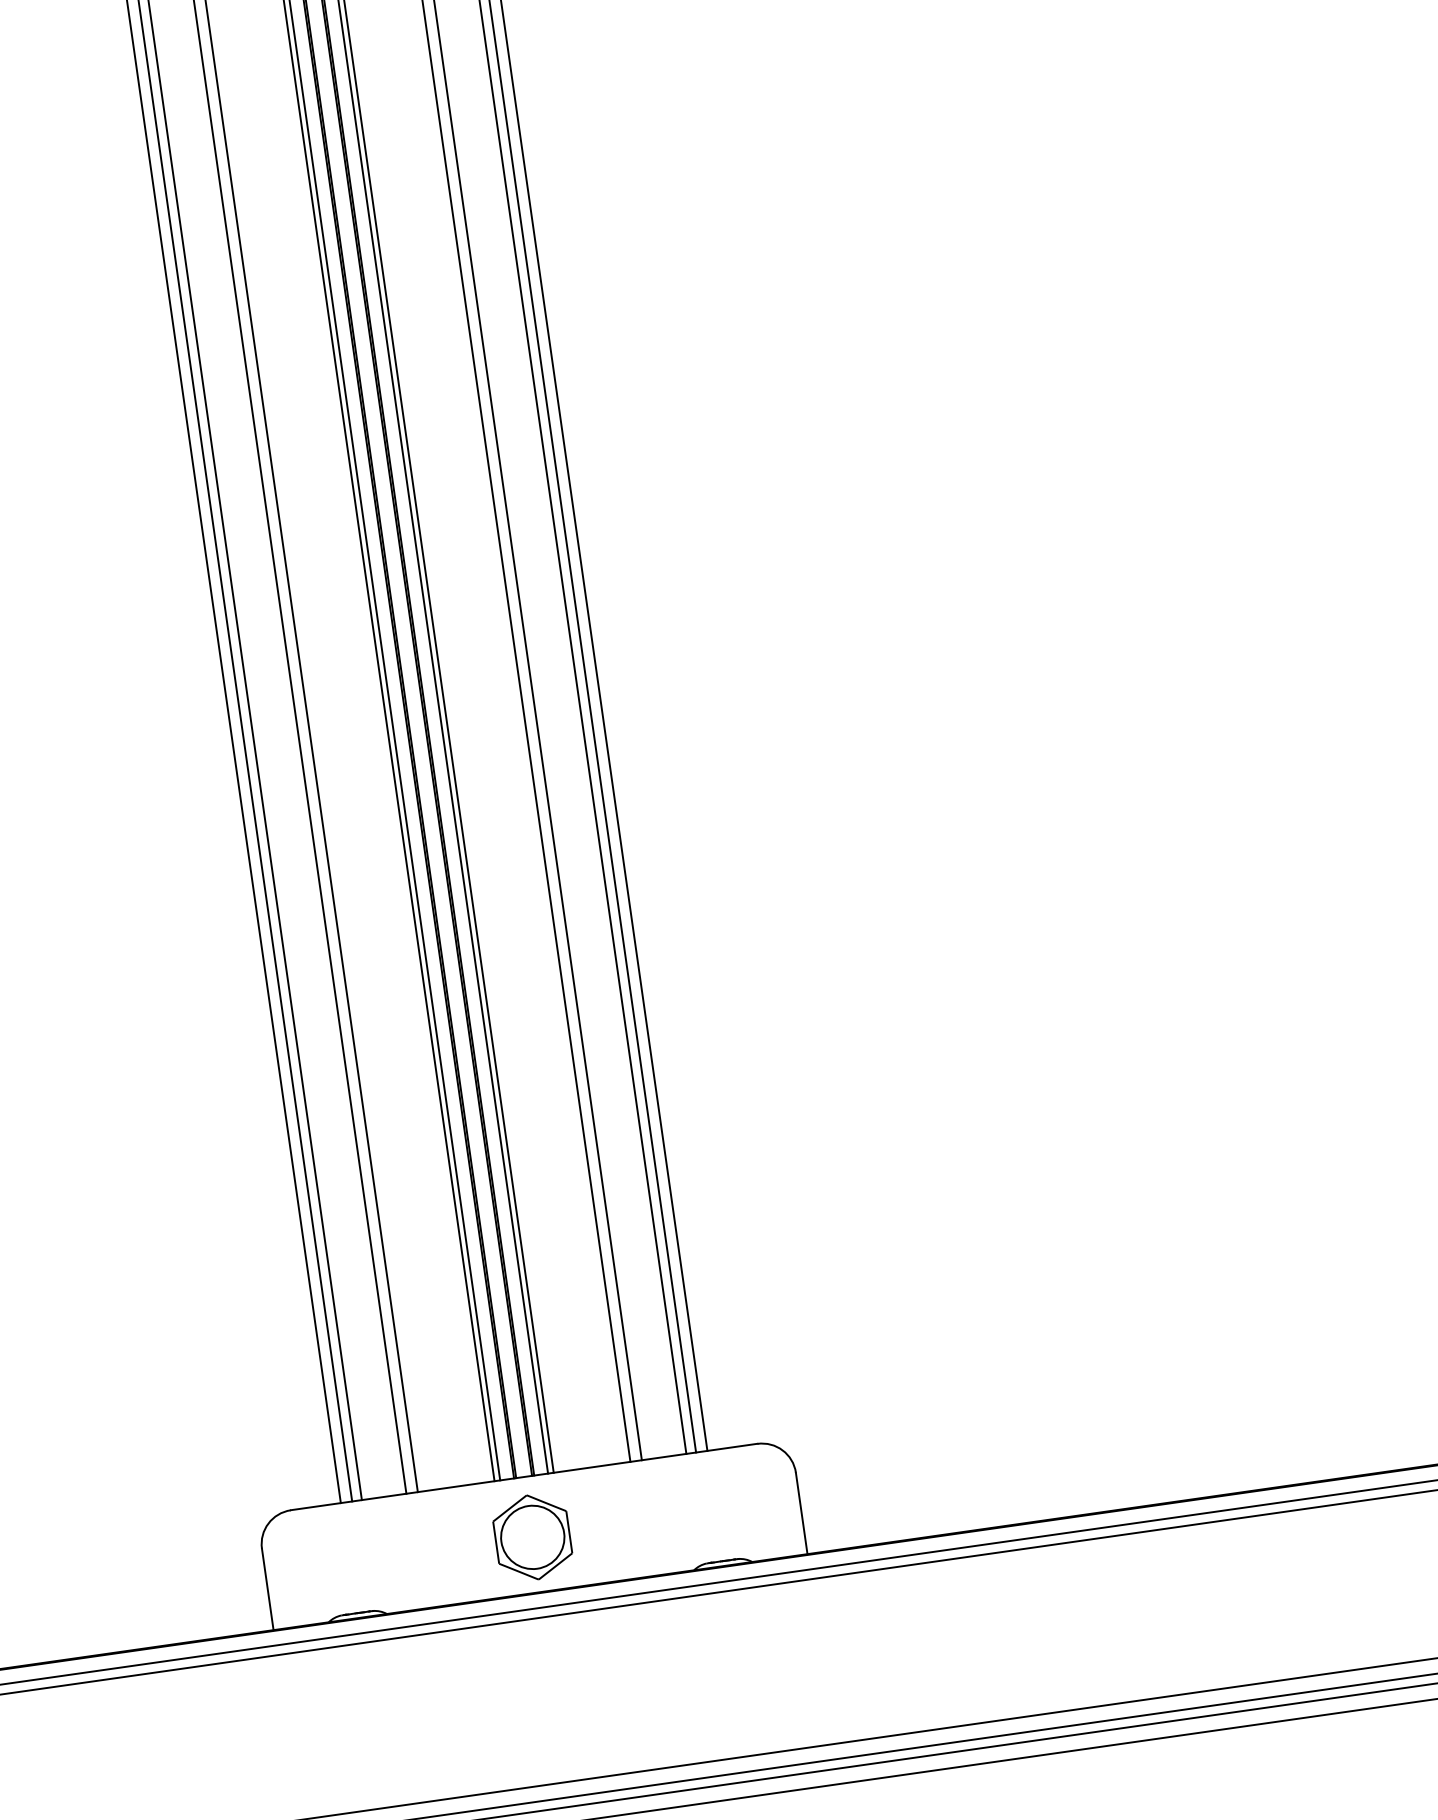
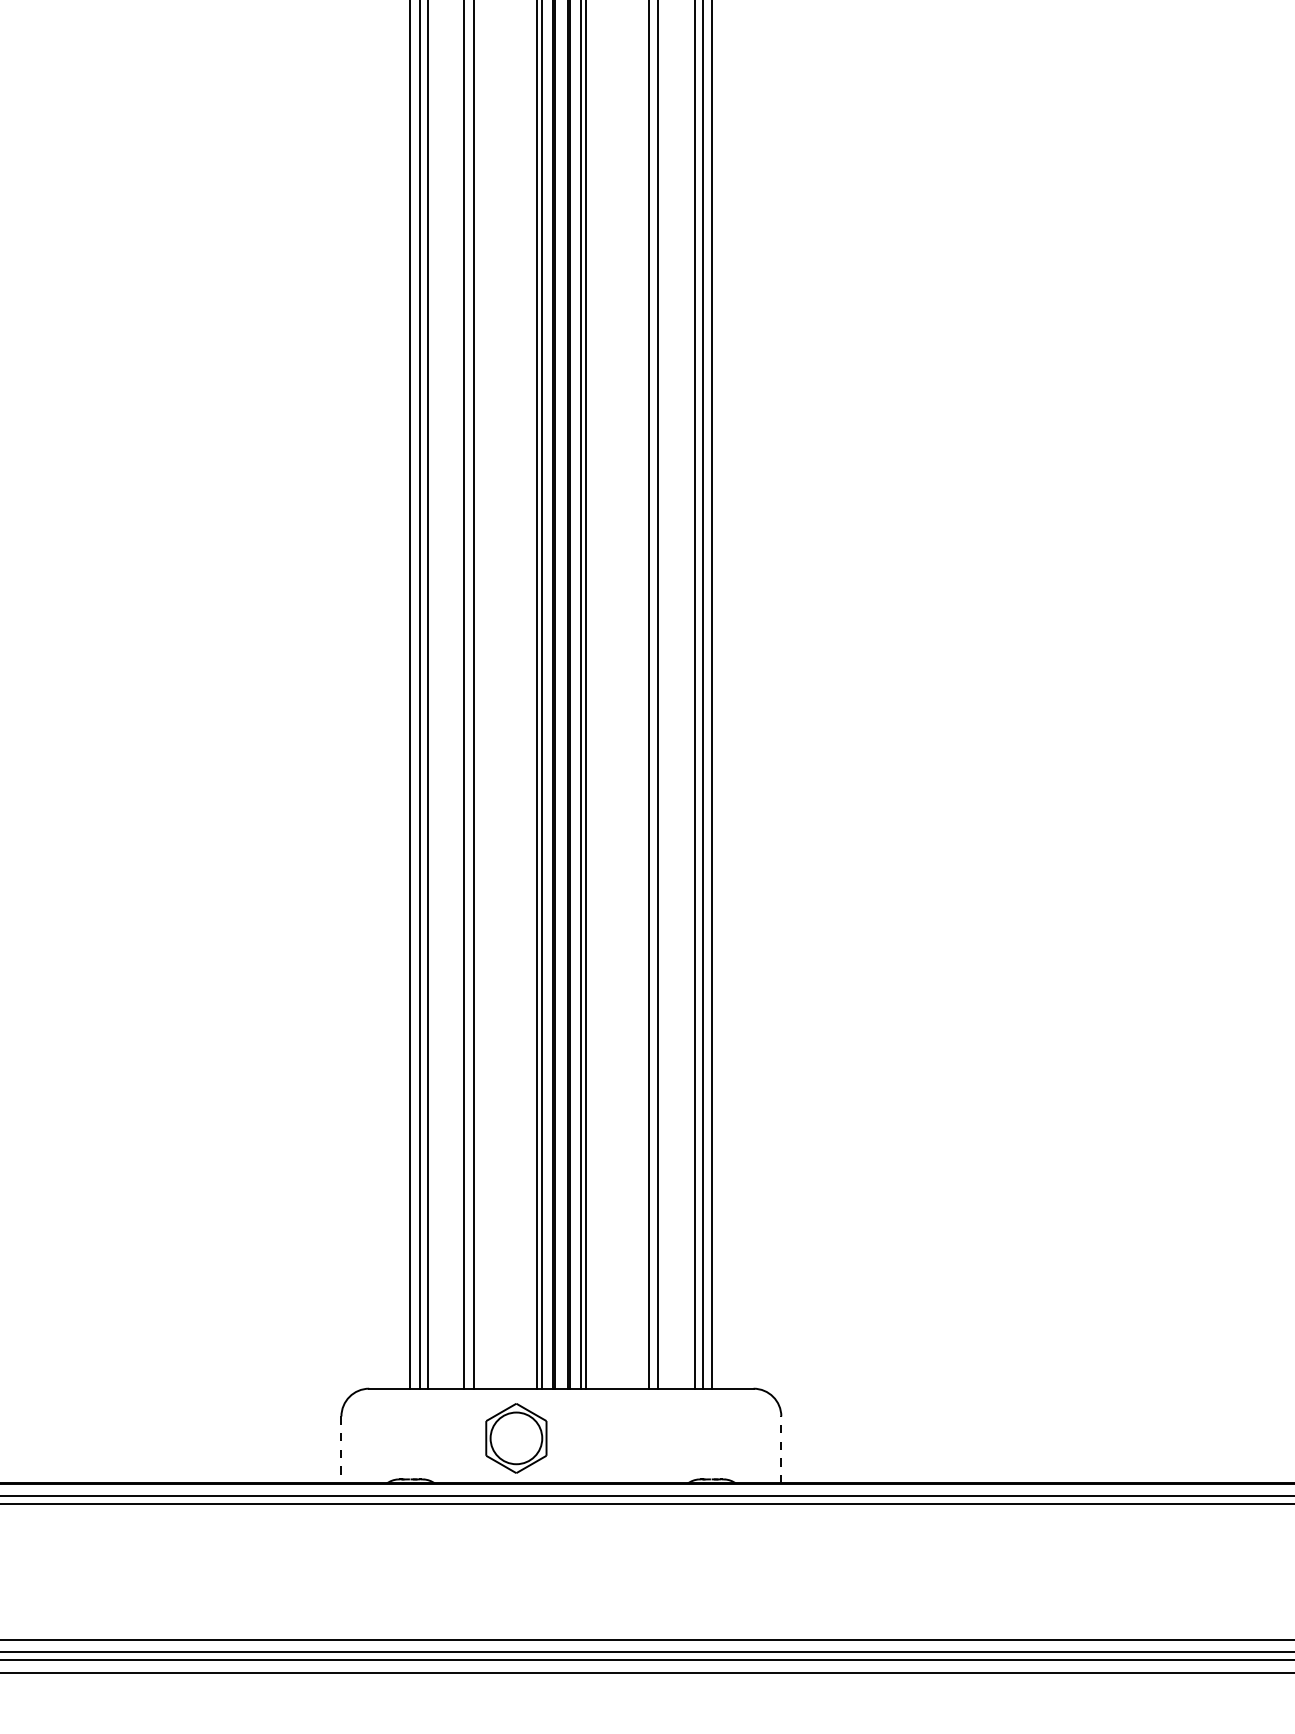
line: (801, 1512) -> (781, 1449), solid -> dashed
part: (532, 1537) -> (516, 1438), moved
line: (267, 1588) -> (341, 1449), solid -> dashed

